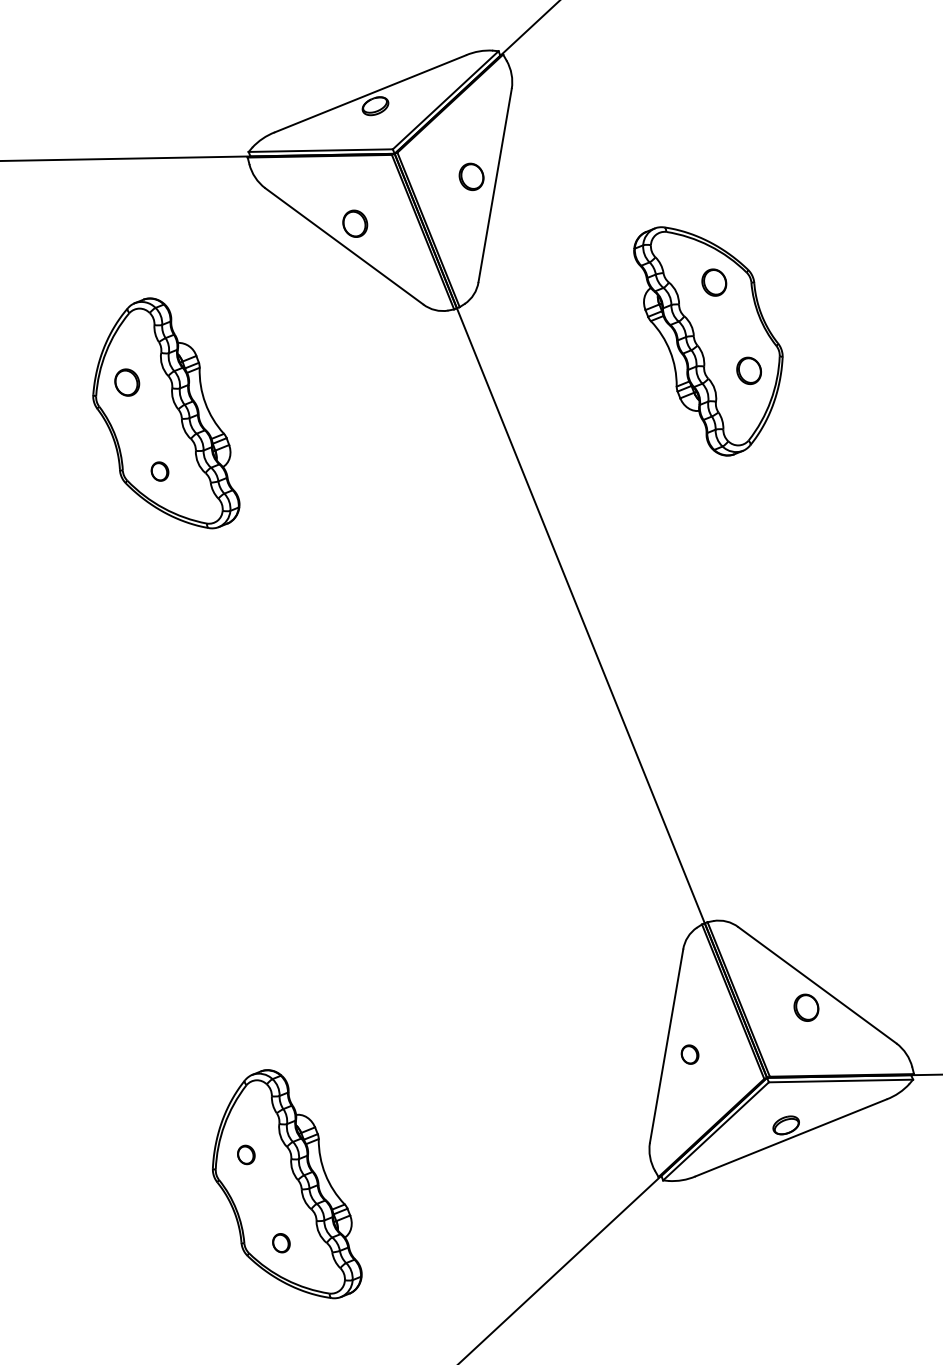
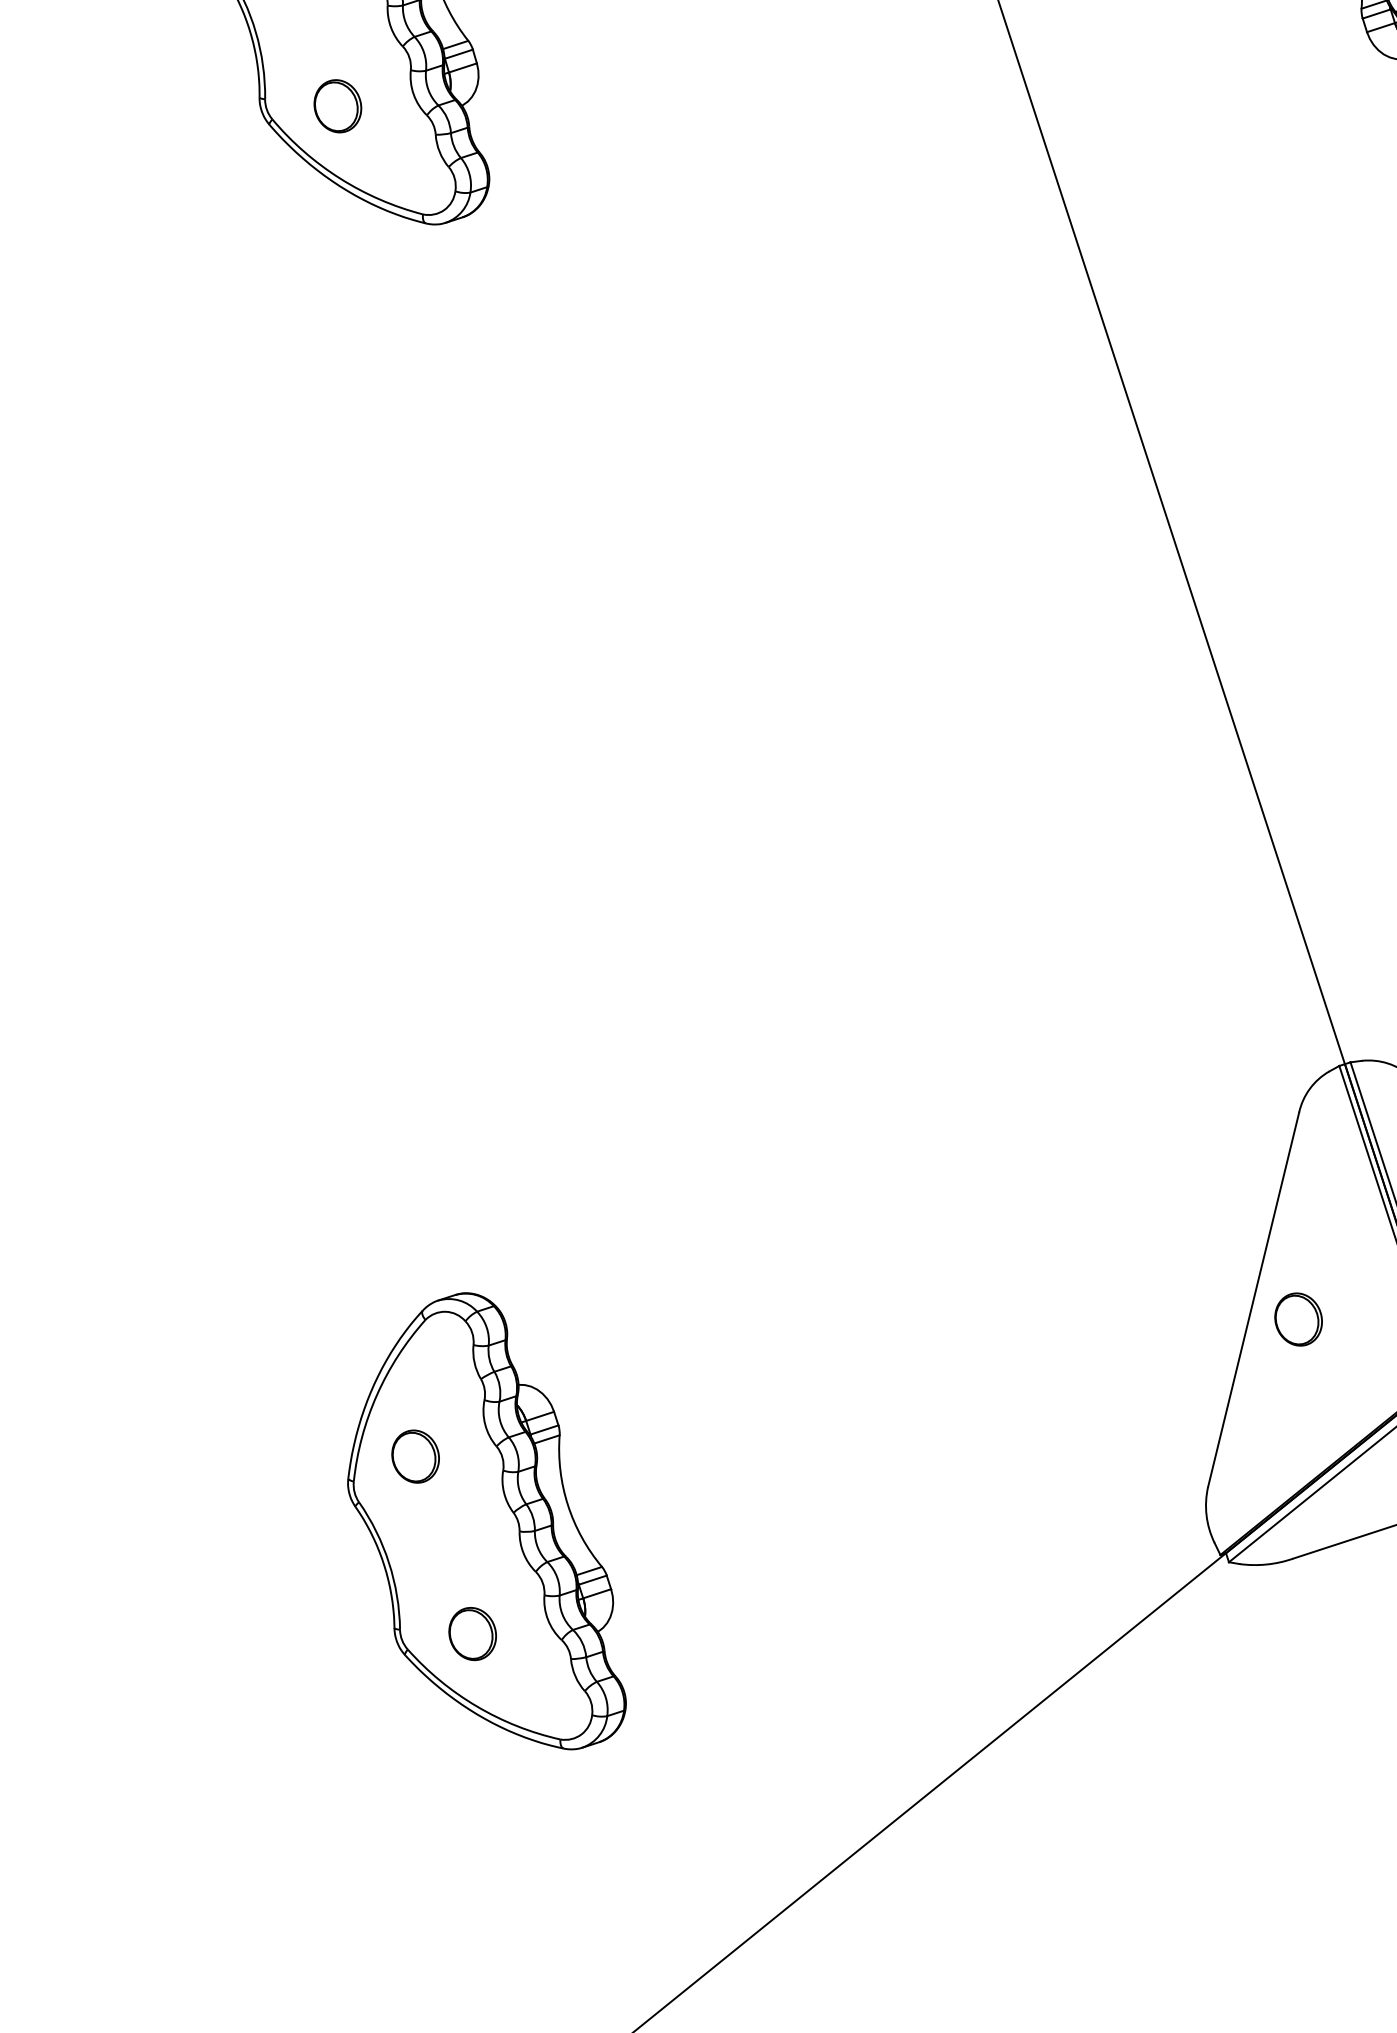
part: (159, 471) -> (336, 105), size x1.43
part: (689, 1054) -> (1297, 1319), size x1.43
part: (246, 1154) -> (416, 1455), size x1.43
part: (281, 1243) -> (472, 1634), size x1.43

